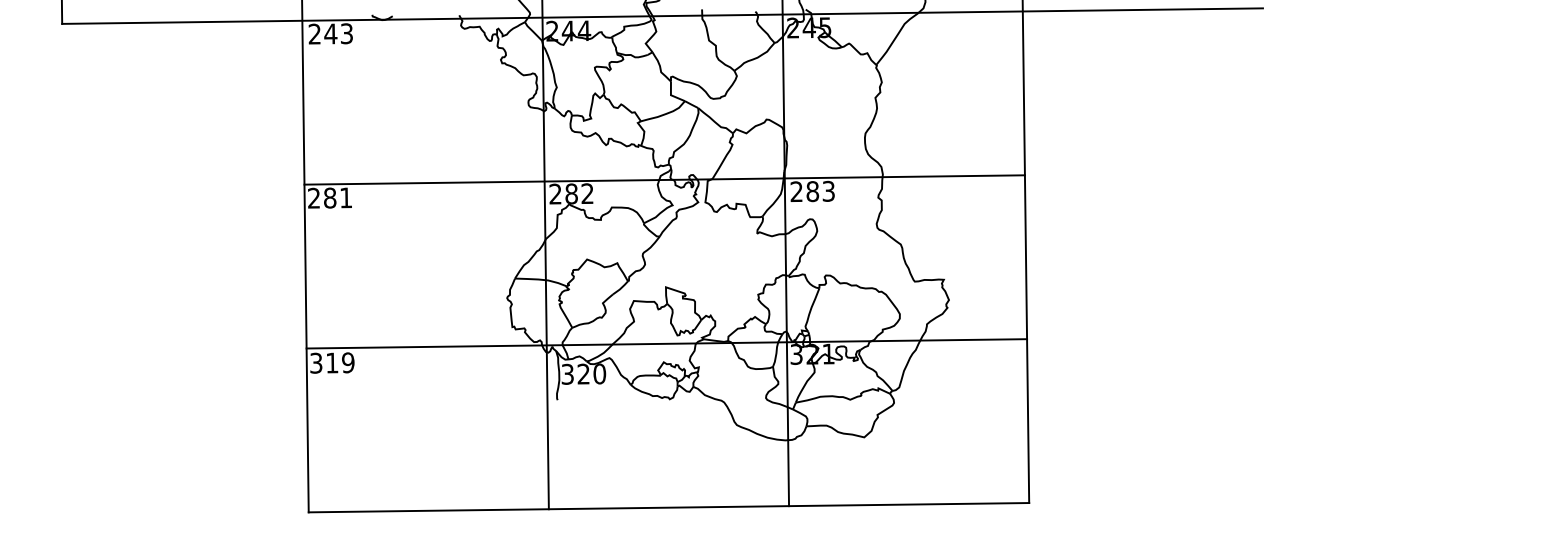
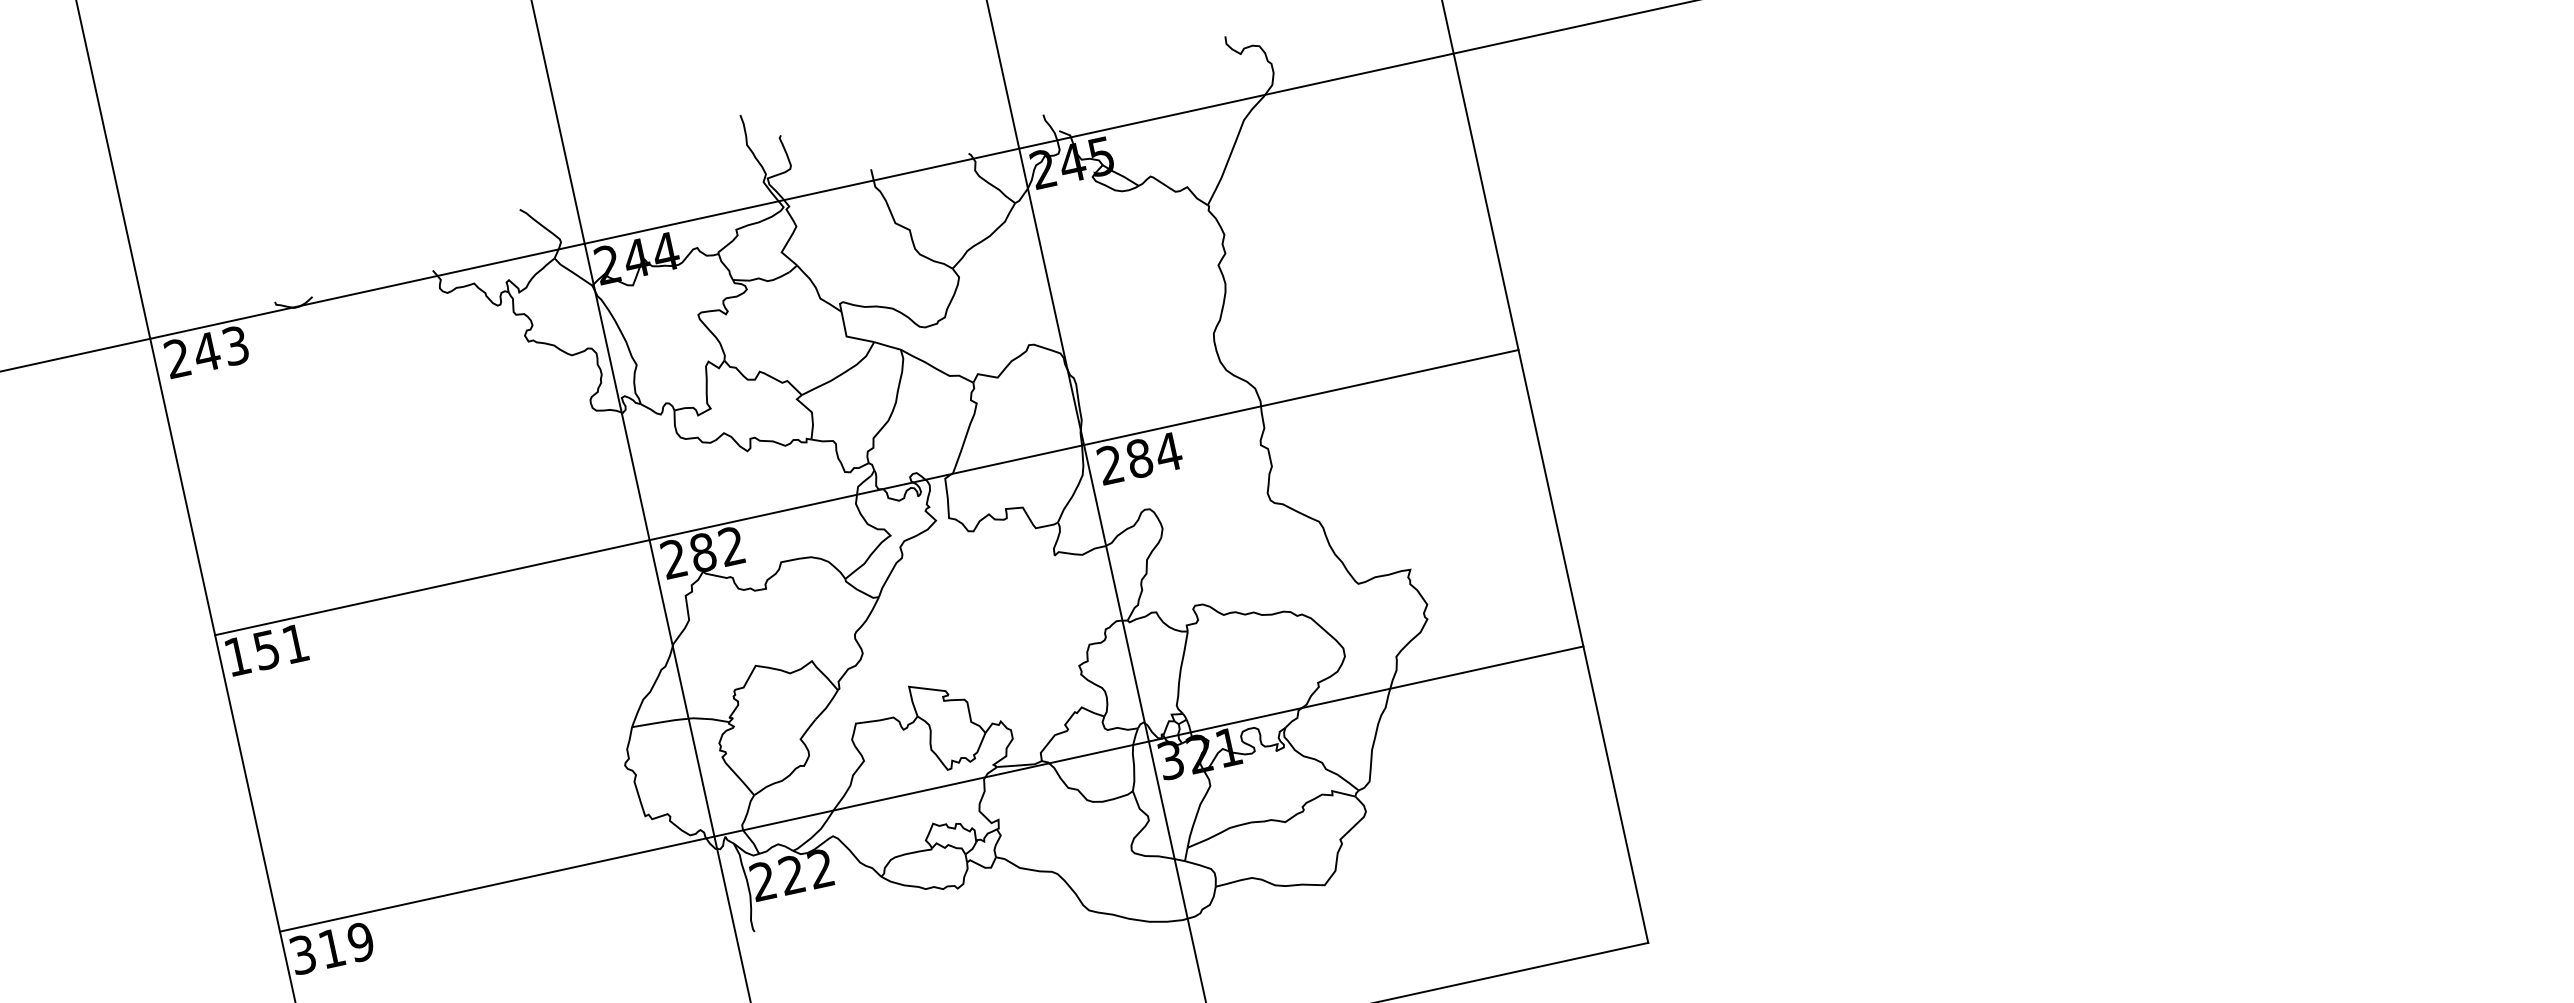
text: (828, 190) -> (1167, 450), 283 -> 284
text: (322, 197) -> (252, 651), 281 -> 151
text: (583, 373) -> (791, 873), 320 -> 222

